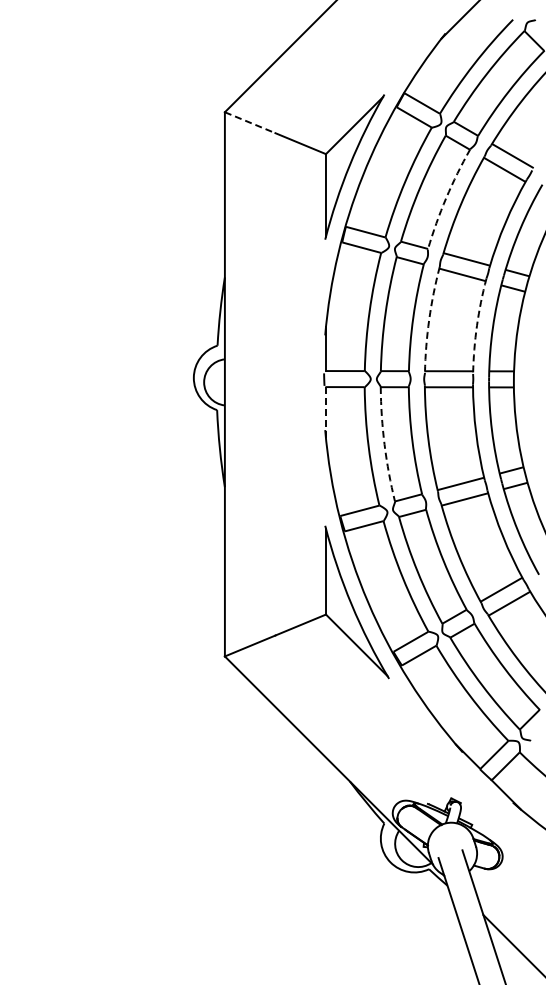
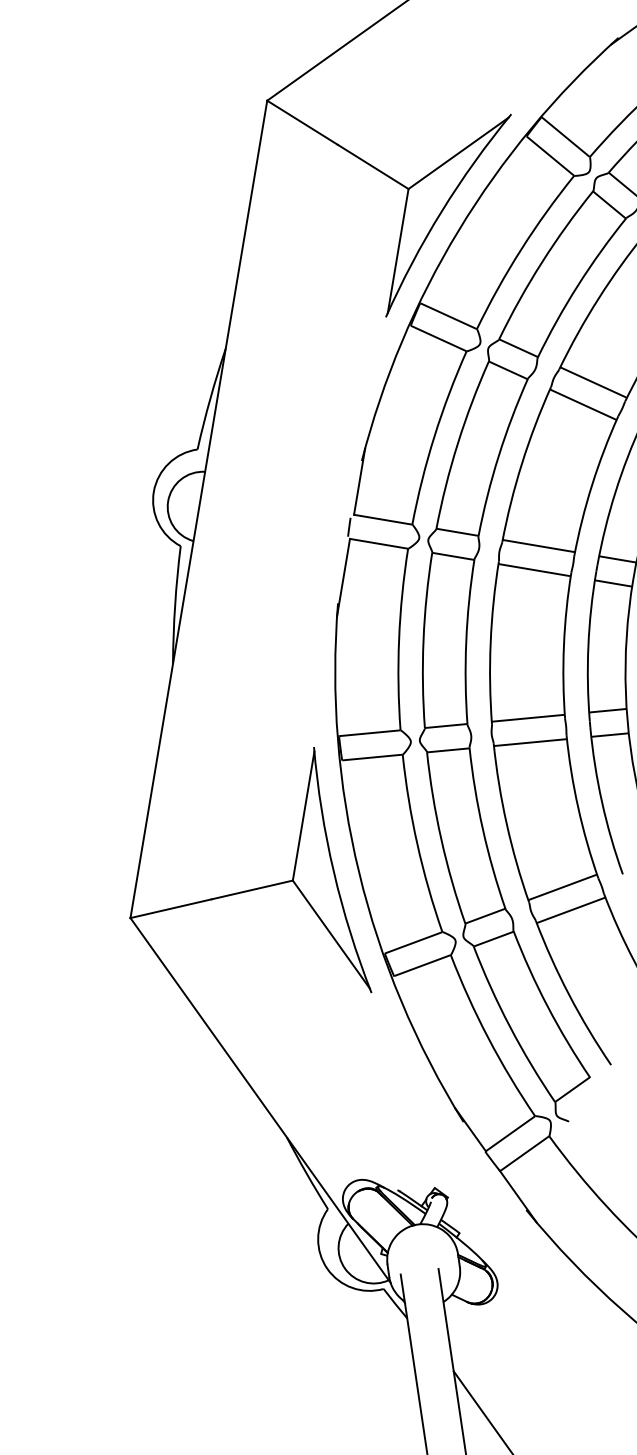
line: (250, 122) -> (303, 122), dashed -> solid
arc: (446, 198) -> (578, 285), dashed -> solid
arc: (429, 319) -> (522, 463), dashed -> solid
arc: (476, 325) -> (591, 484), dashed -> solid
line: (326, 412) -> (344, 577), dashed -> solid
arc: (384, 444) -> (423, 639), dashed -> solid

